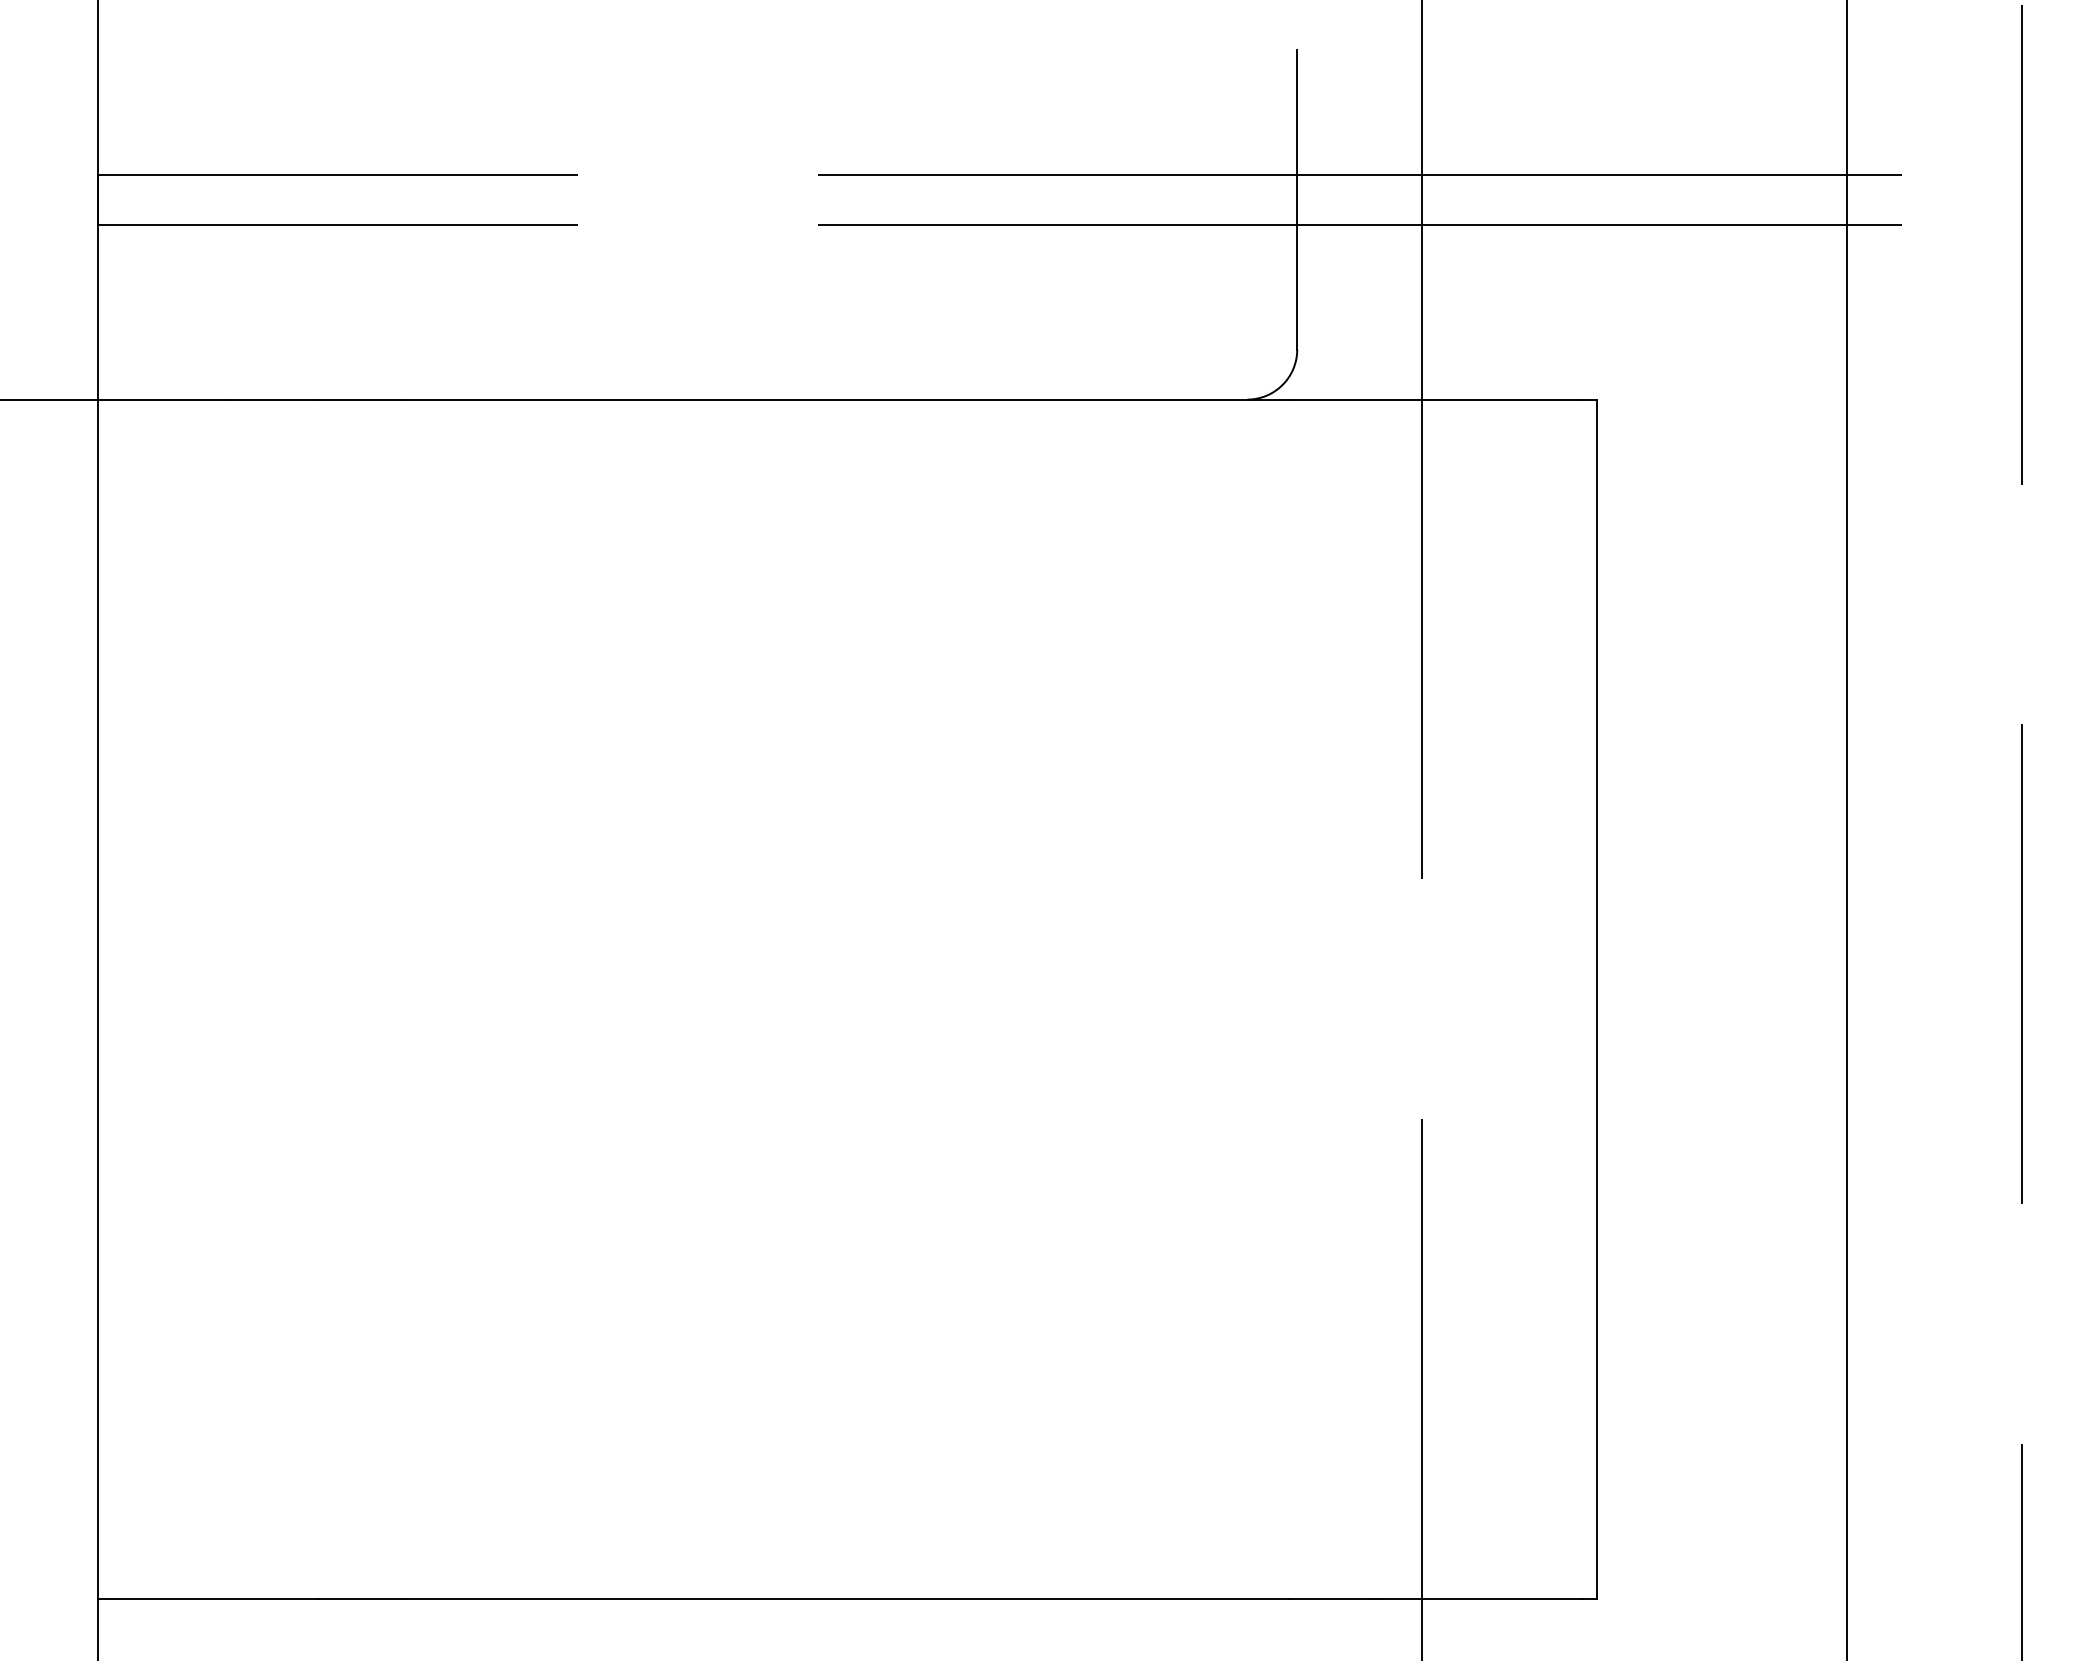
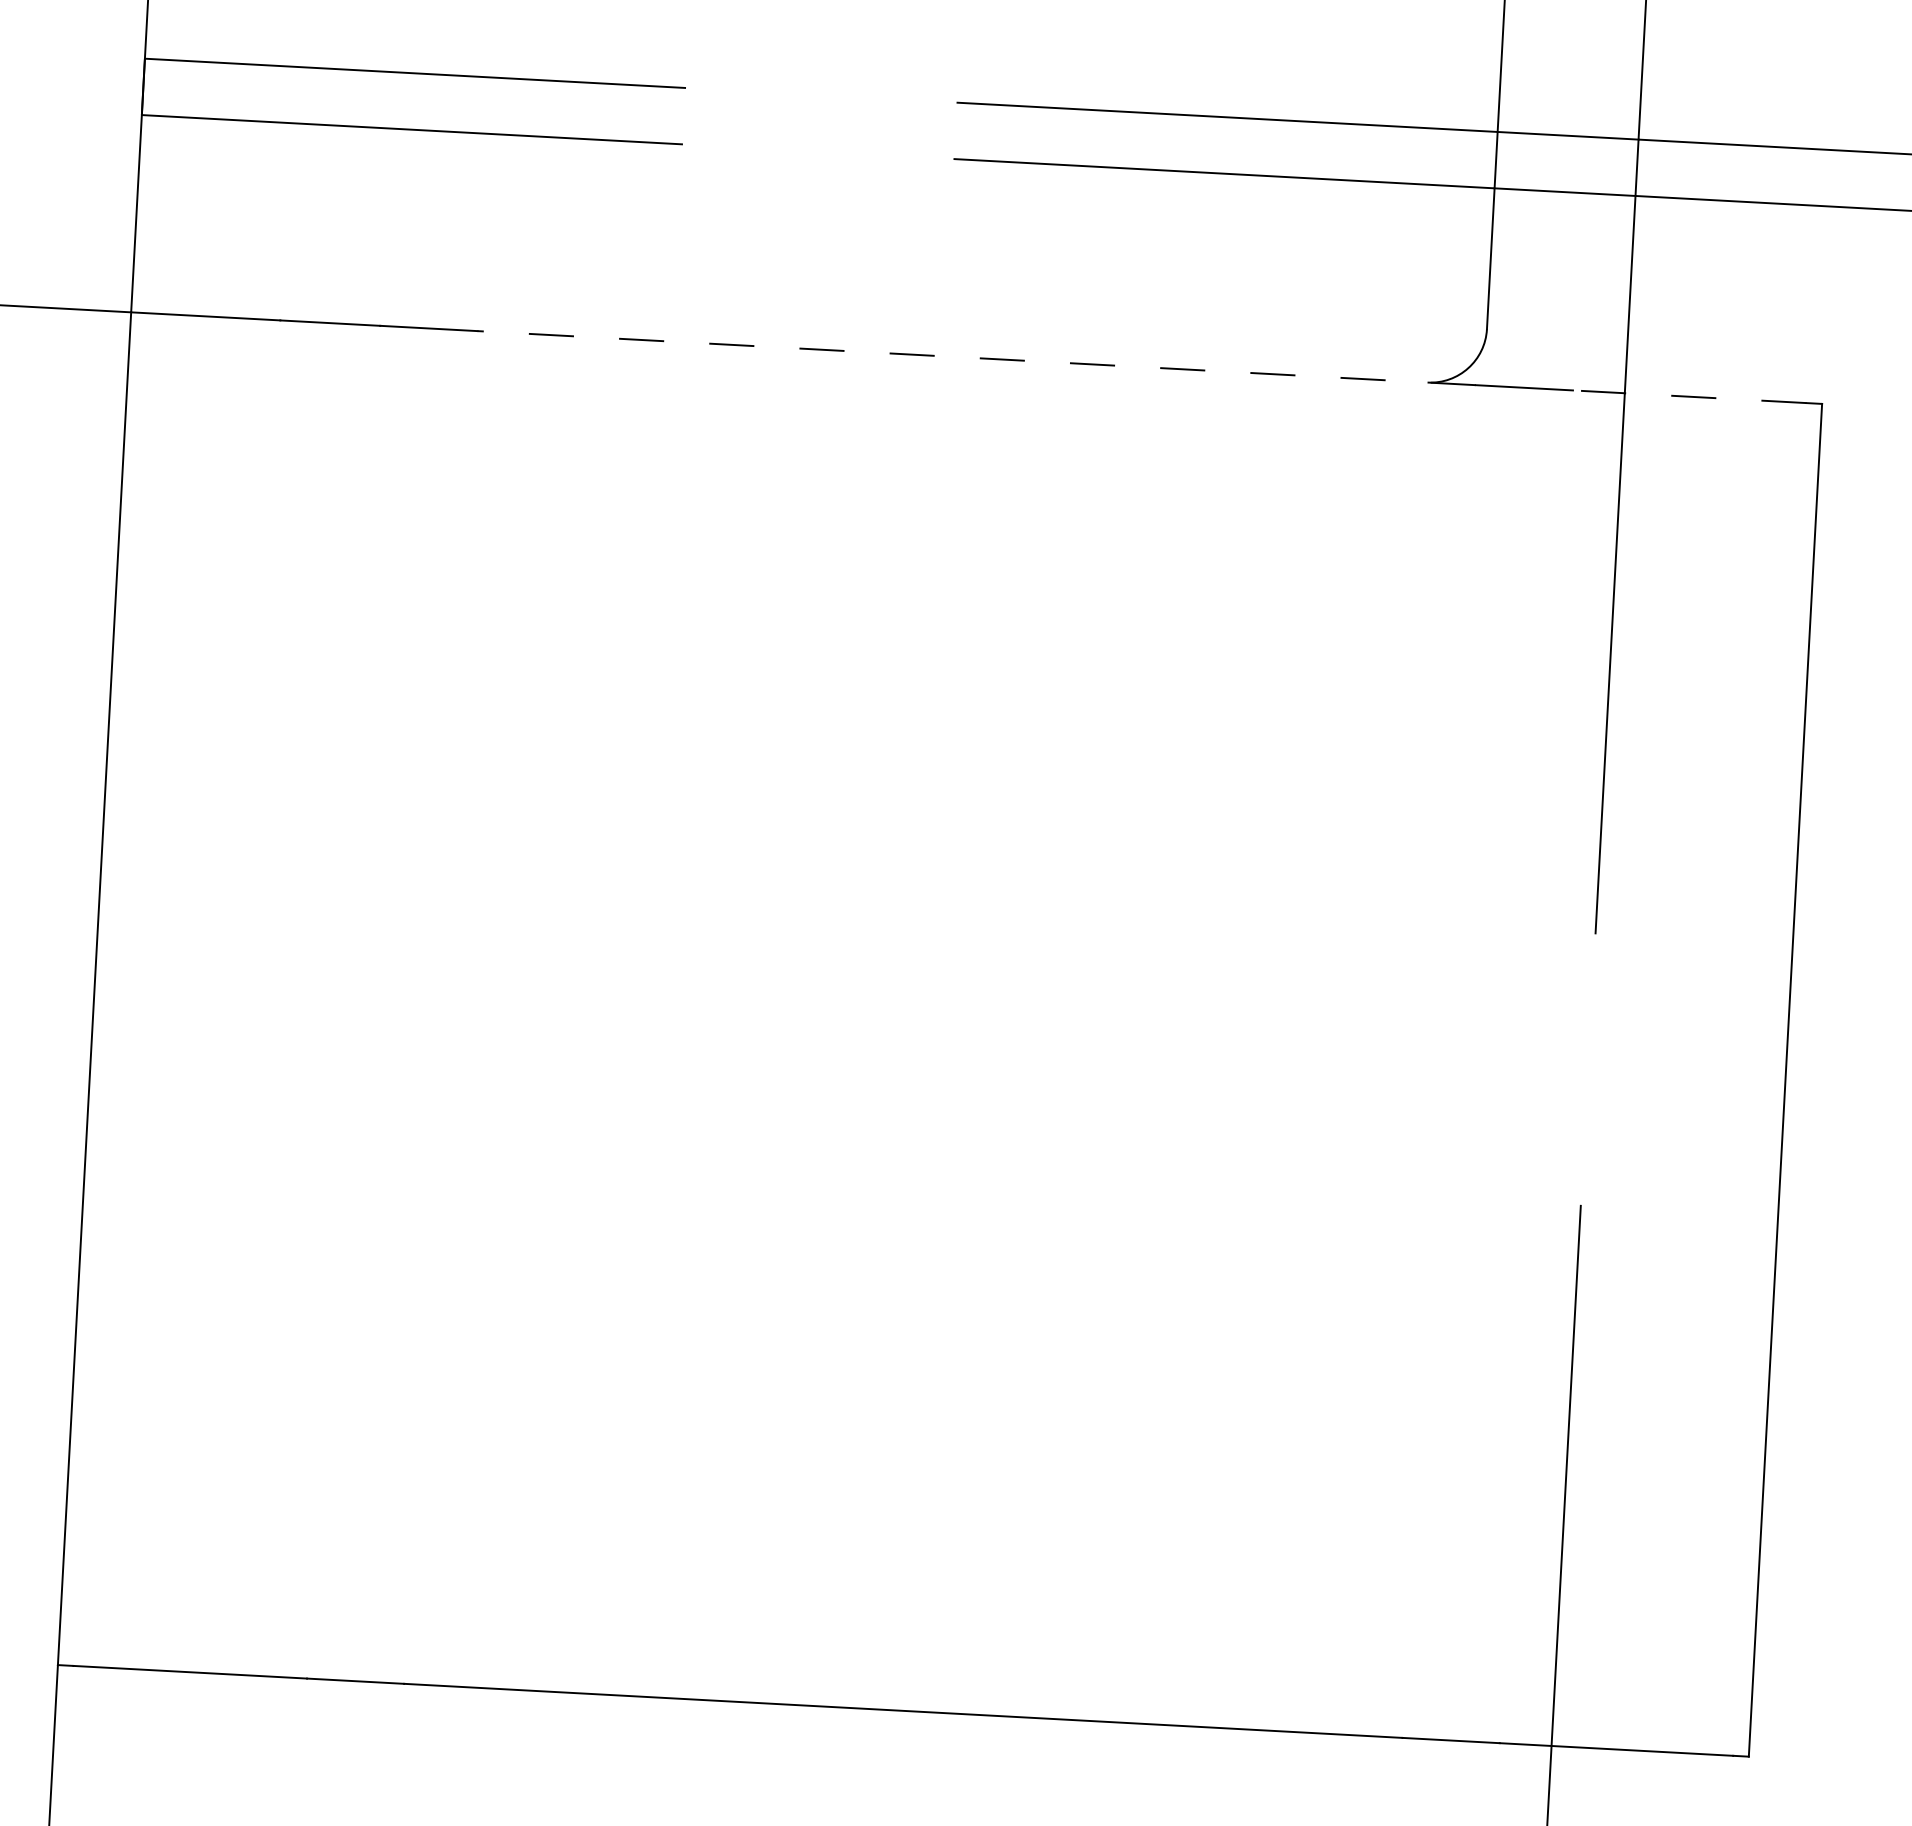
line: (847, 399) -> (976, 357), solid -> dashed
line: (1479, 399) -> (1689, 396), solid -> dashed

